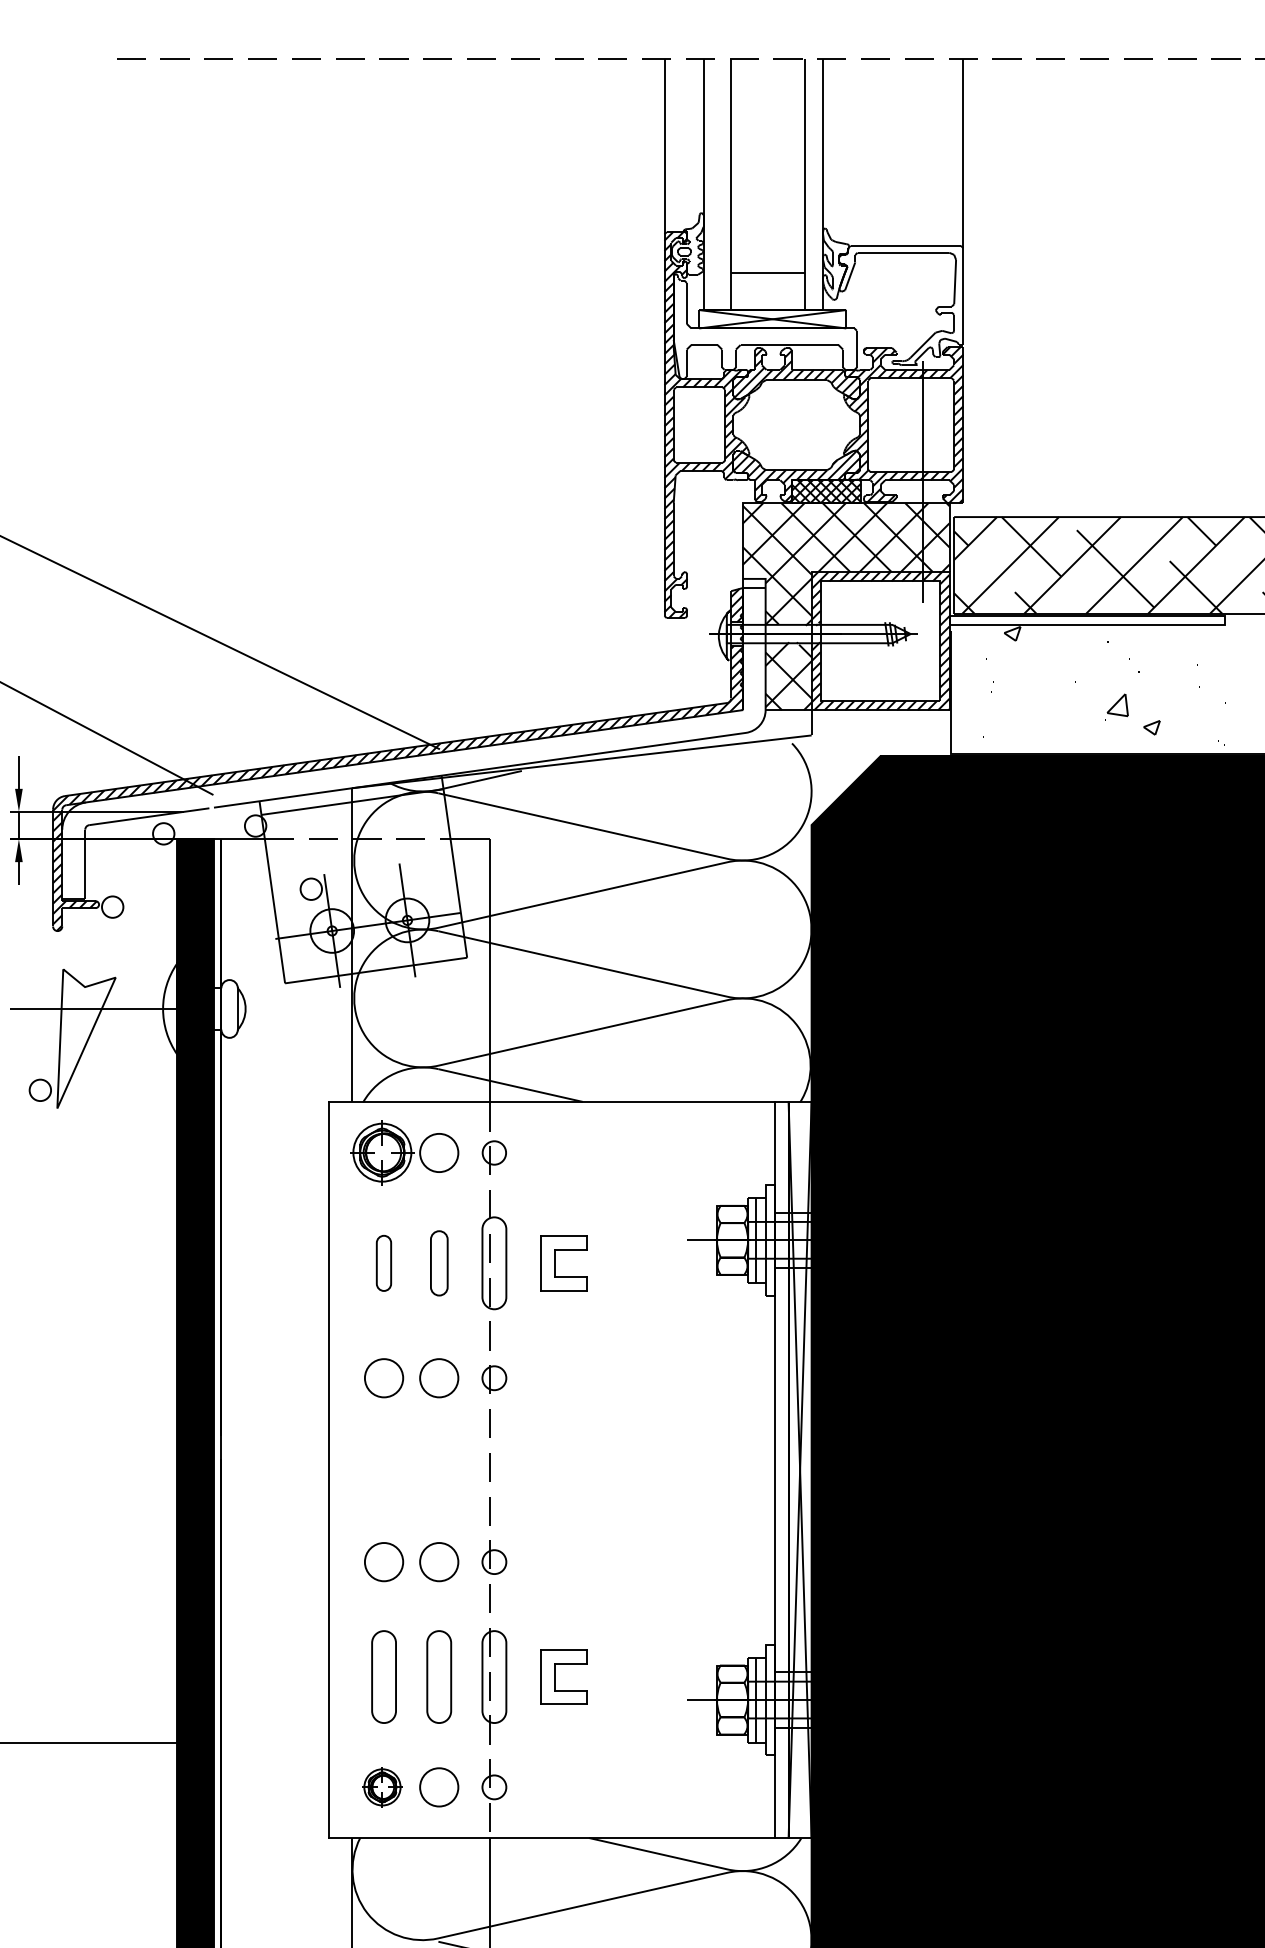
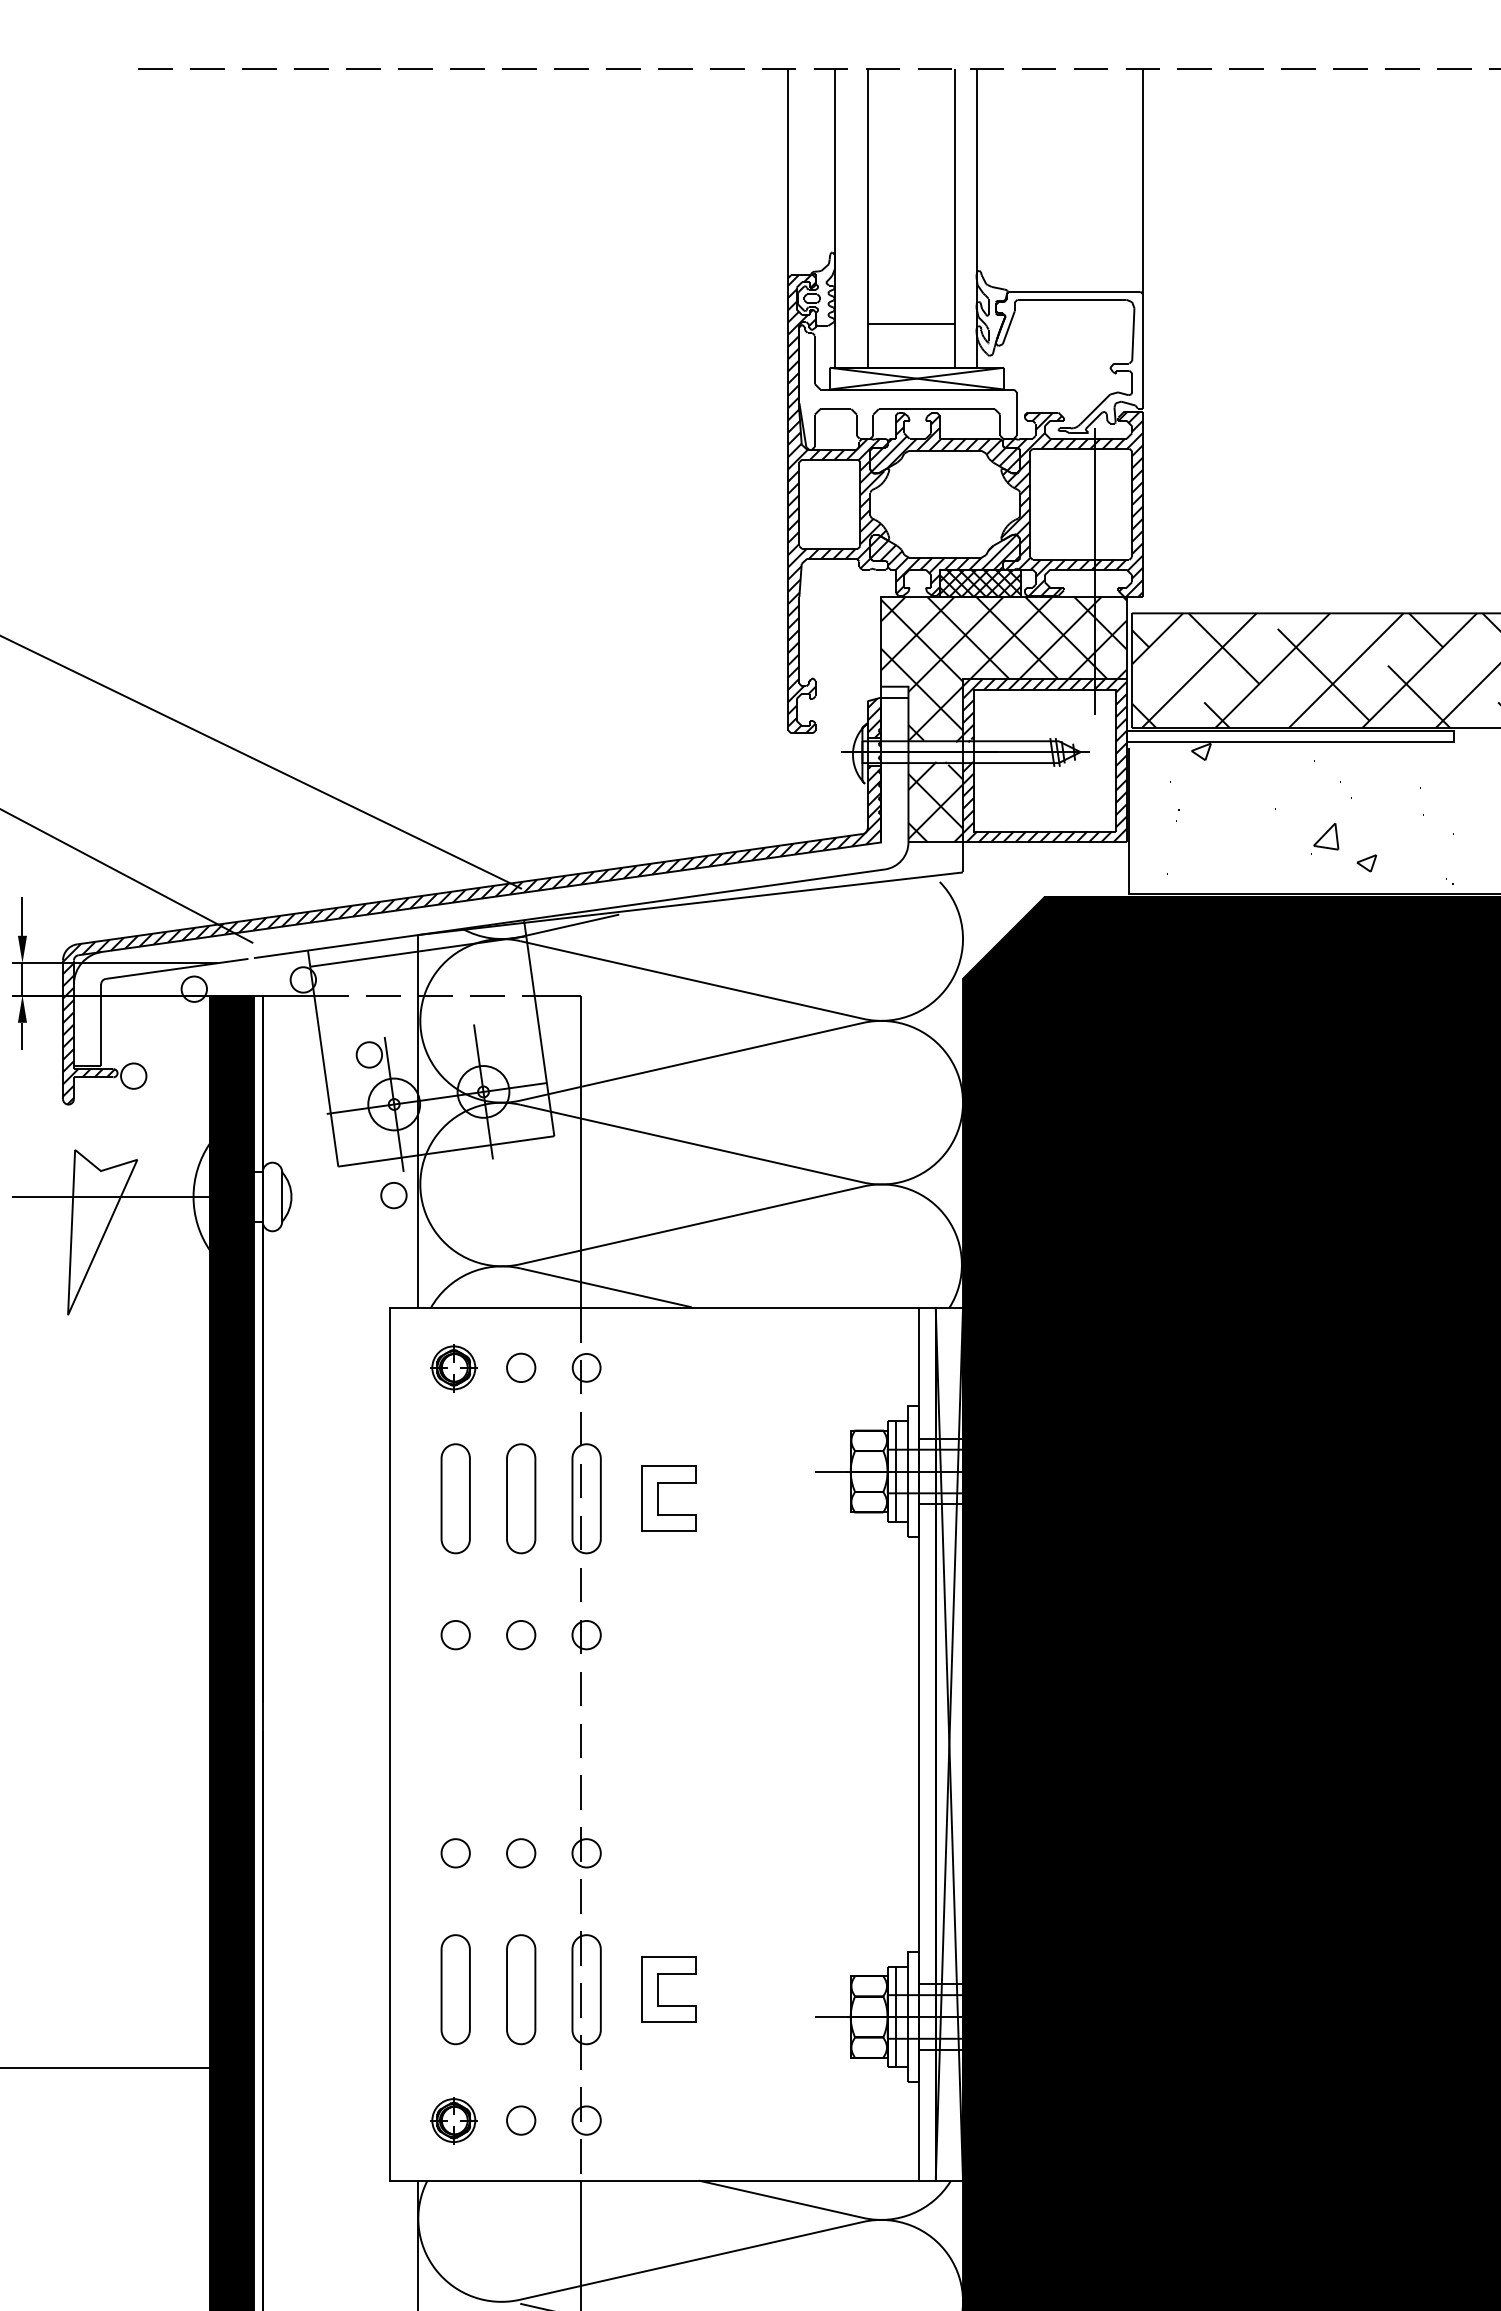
circle: (40, 1090) -> (393, 1195), moved
circle: (439, 1152) -> (521, 1367), size x0.62
part: (382, 1153) -> (453, 1368), size x0.62
part: (383, 1263) -> (455, 1498), size x1.67
part: (439, 1263) -> (521, 1498), size x1.43
circle: (383, 1377) -> (455, 1634), size x0.62
circle: (439, 1377) -> (521, 1634), size x0.62
circle: (383, 1562) -> (455, 1853), size x0.62
circle: (439, 1562) -> (521, 1853), size x0.62
circle: (439, 1787) -> (521, 2120), size x0.62

